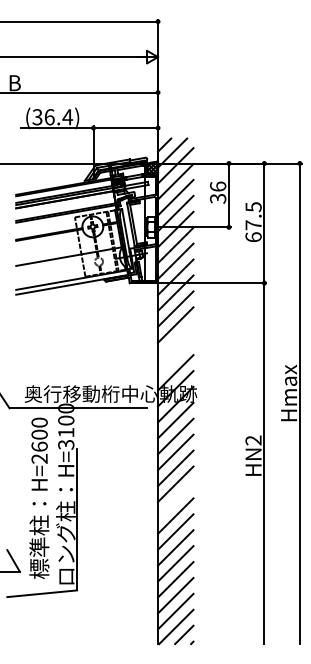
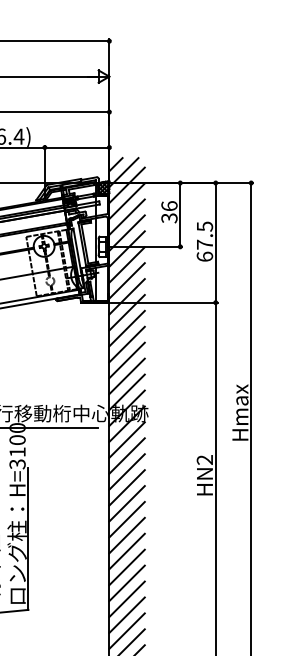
line: (175, 340) -> (126, 360), added
line: (175, 356) -> (126, 376), added
line: (175, 499) -> (126, 519), added

